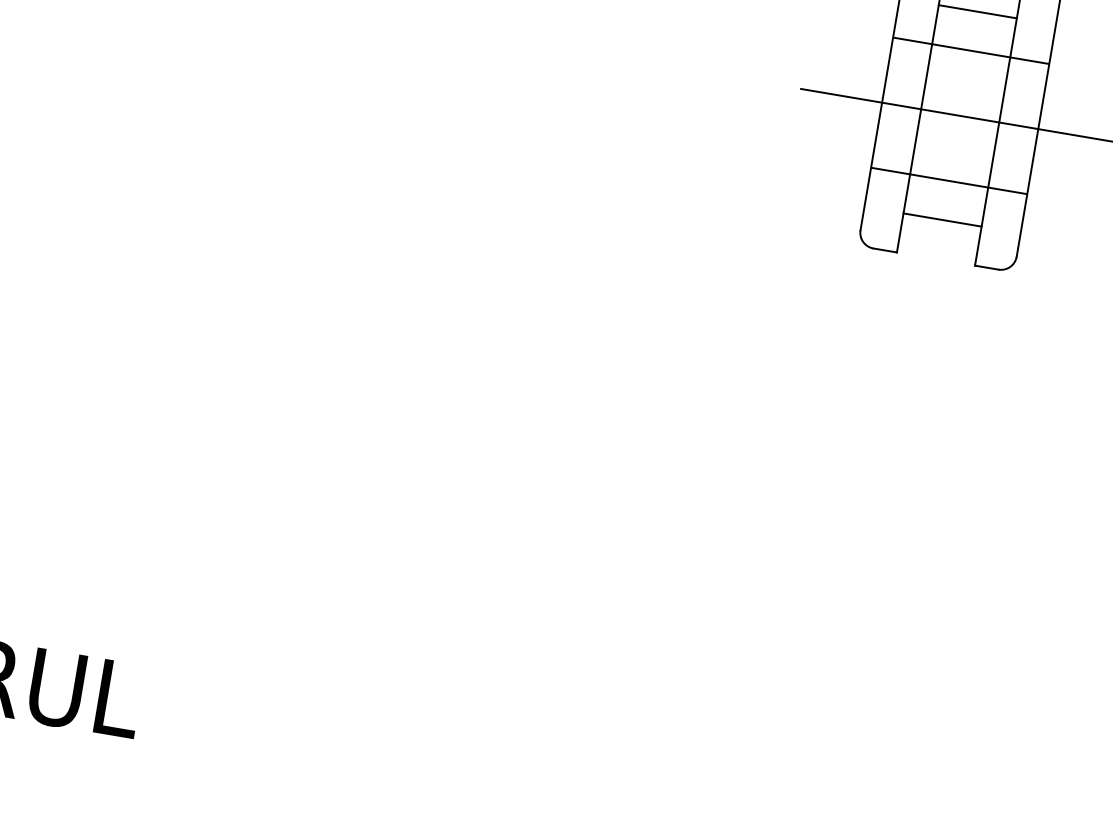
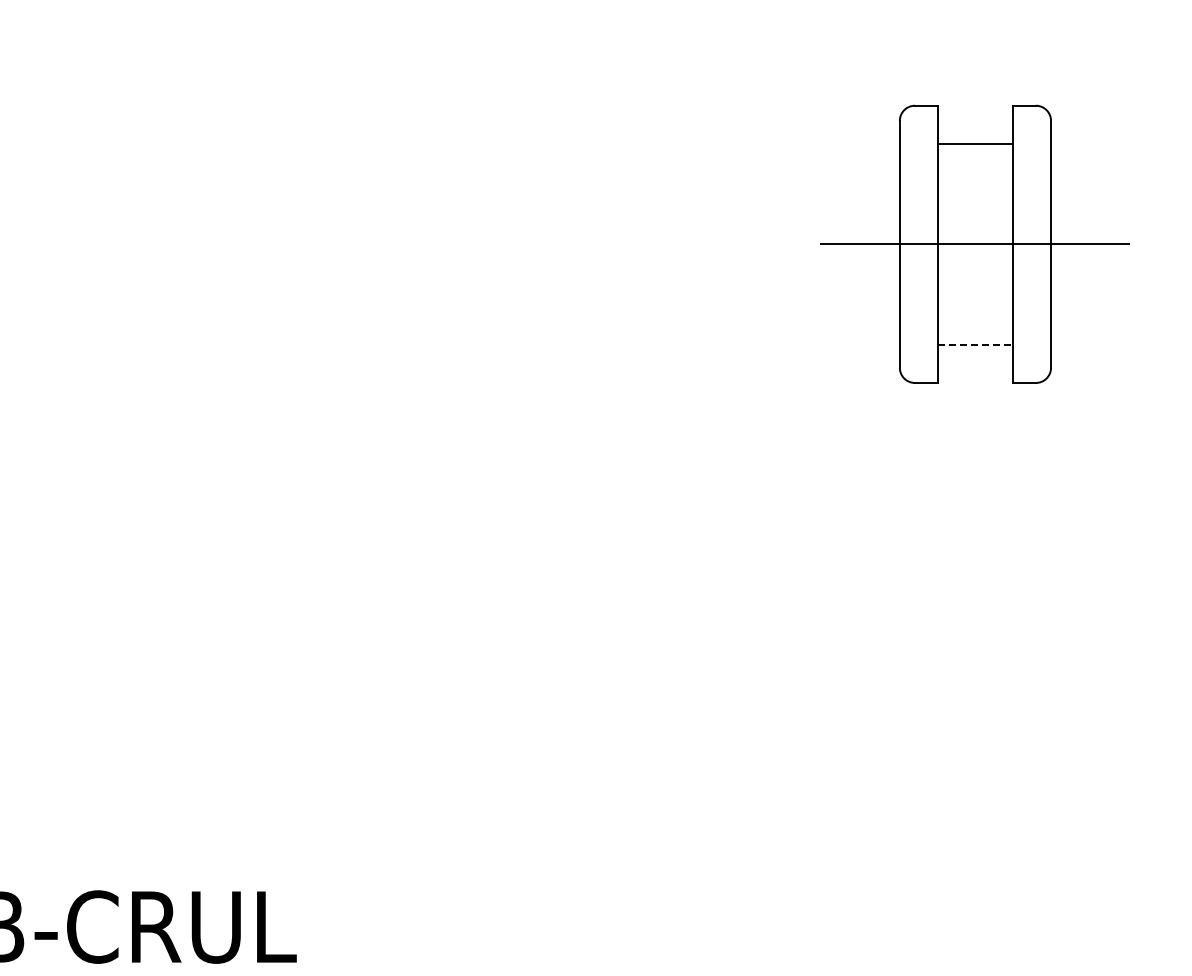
line: (971, 50) -> (975, 181), removed
line: (949, 181) -> (975, 307), removed
line: (942, 220) -> (975, 345), solid -> dashed

